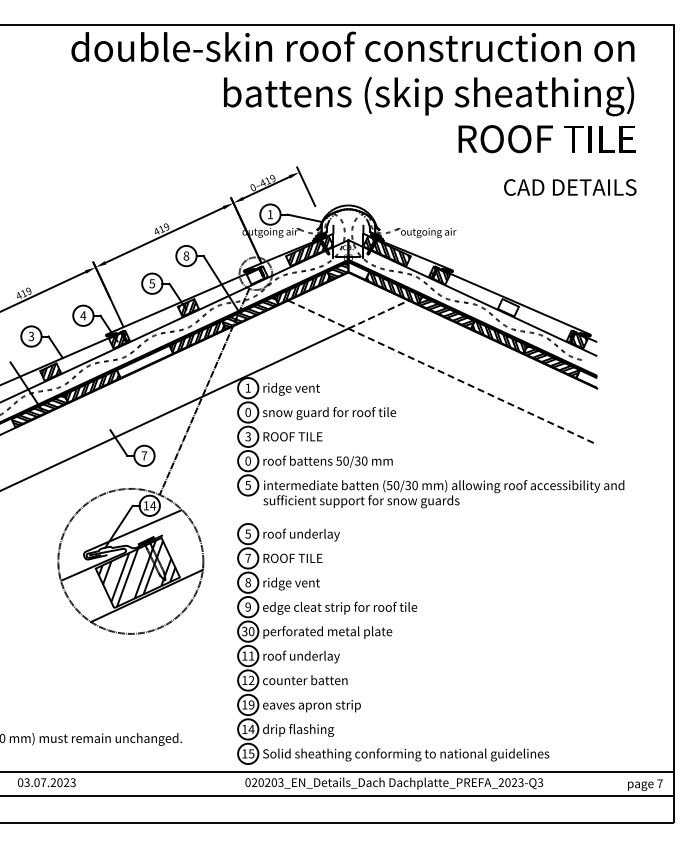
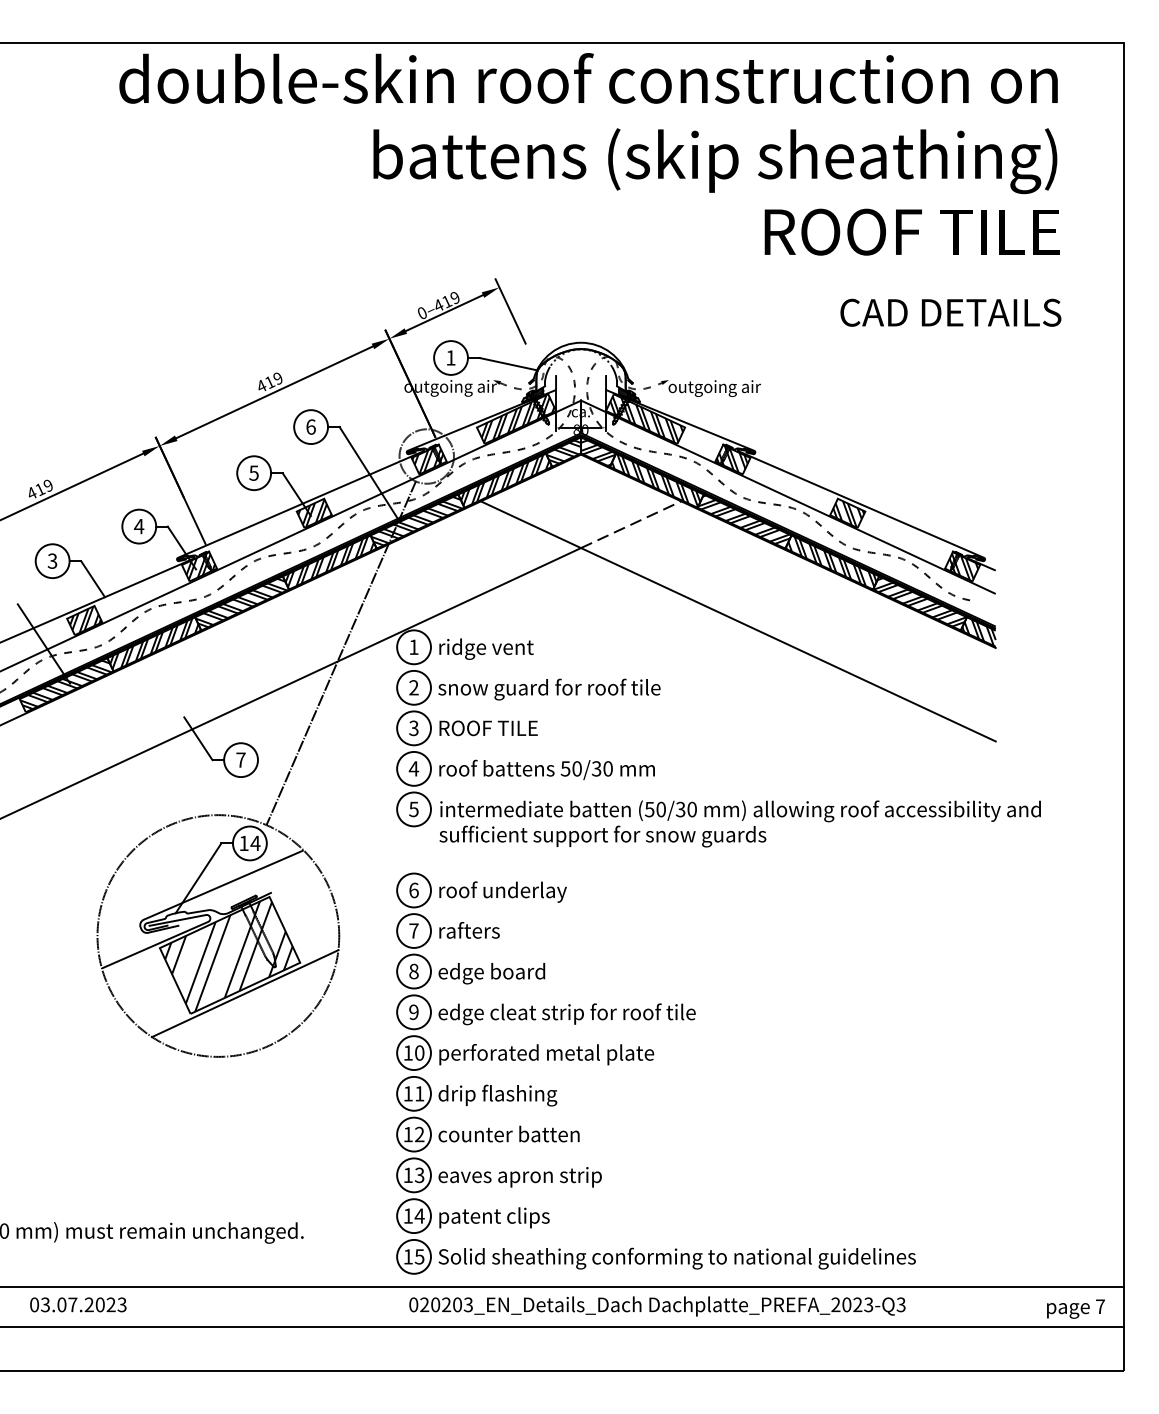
text: (186, 255) -> (311, 426), 8 -> 6
hatch: (358, 270) -> (597, 451), added
hatch: (256, 276) -> (427, 461), added
hatch: (508, 308) -> (847, 514), added
hatch: (144, 360) -> (241, 601), added
line: (443, 372) -> (739, 621), dashed -> solid
hatch: (587, 379) -> (979, 632), added
text: (247, 412) -> (412, 687), 0 -> 2
text: (248, 460) -> (414, 767), 0 -> 4
text: (248, 533) -> (414, 889), 5 -> 6
text: (292, 557) -> (487, 929), ROOF TILE -> rafters
text: (294, 583) -> (491, 972), ridge vent -> edge board
text: (244, 631) -> (407, 1052), 30 -> 10
text: (301, 656) -> (502, 1094), roof underlay -> drip flashing
text: (251, 704) -> (419, 1174), 19 -> 13
text: (298, 730) -> (497, 1217), drip flashing -> patent clips

